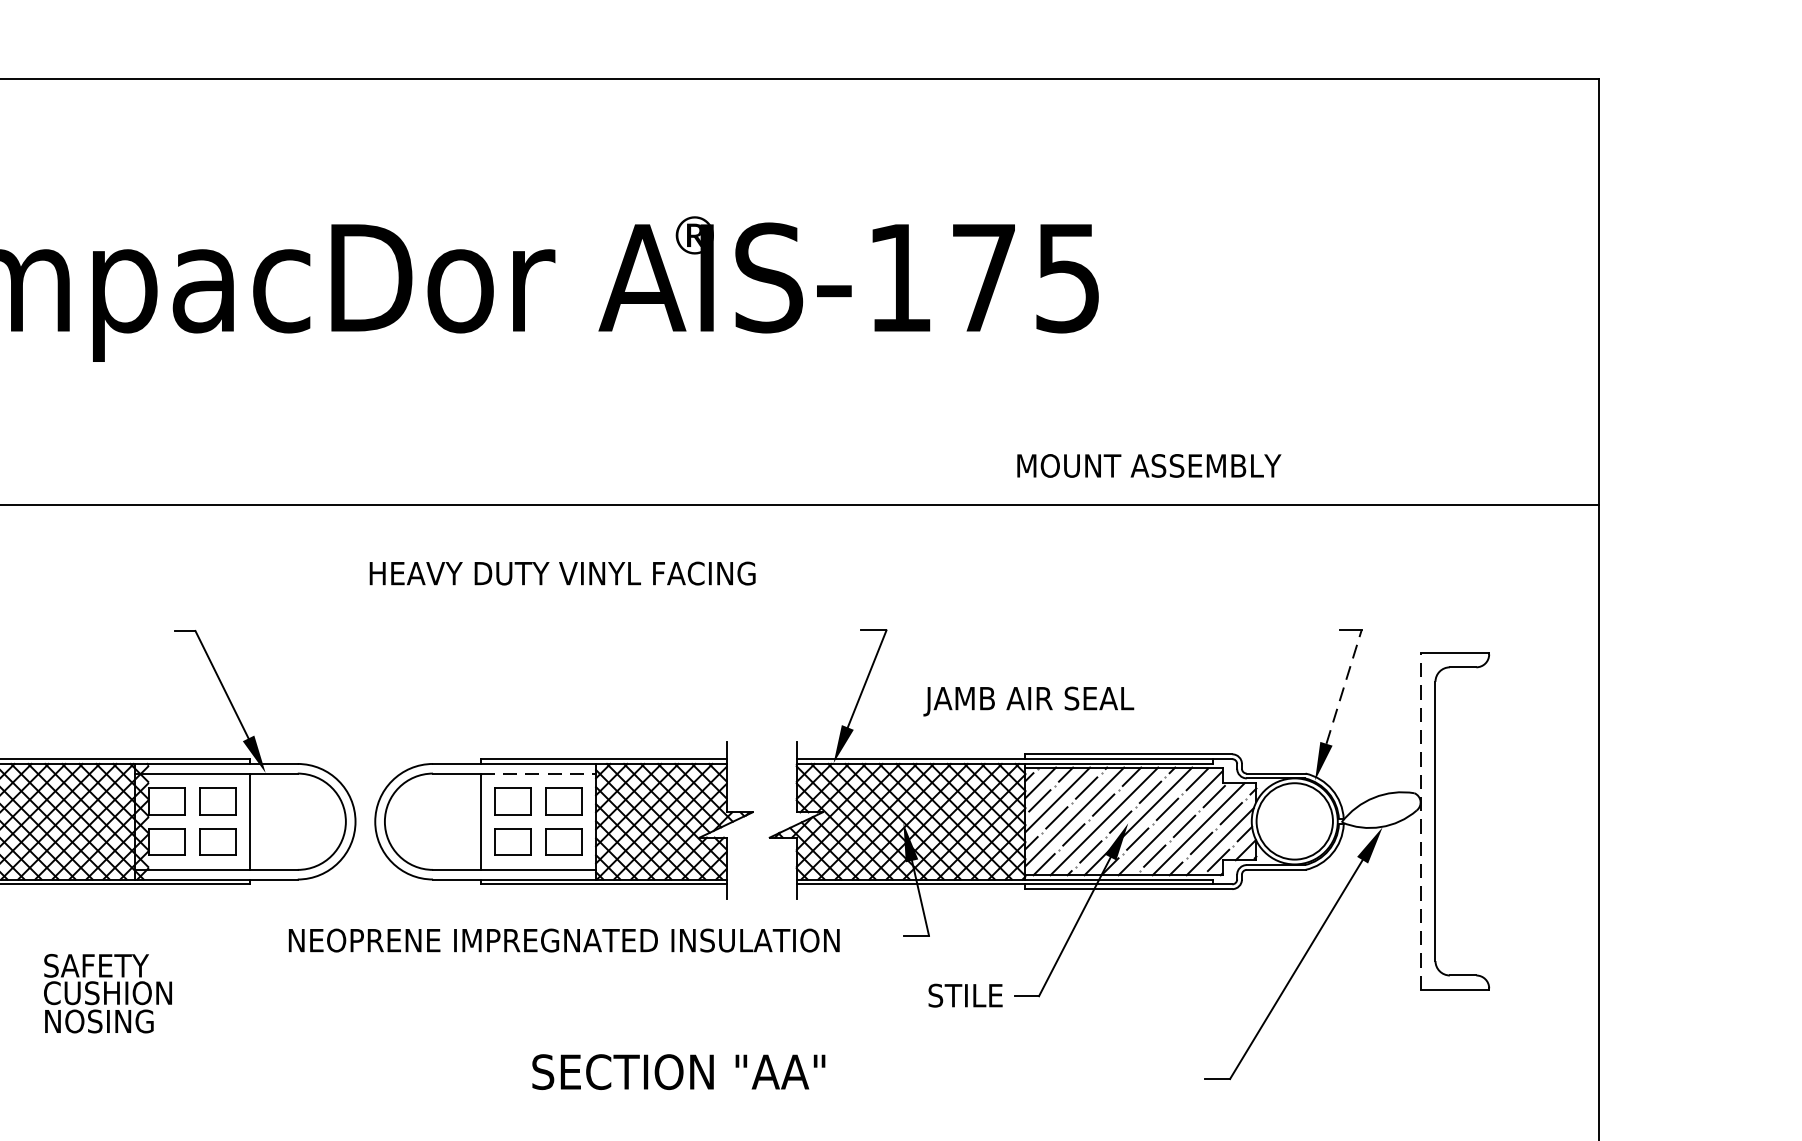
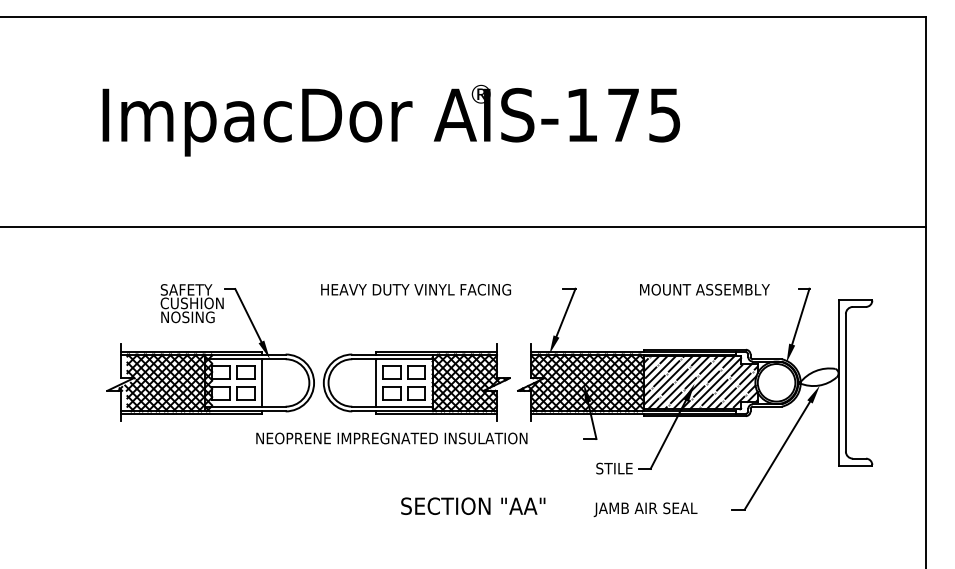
text: (1148, 465) -> (704, 289), moved
text: (561, 573) -> (415, 289), moved
line: (1343, 686) -> (800, 316), dashed -> solid
text: (1028, 700) -> (645, 509), moved
line: (539, 774) -> (404, 359), dashed -> solid
line: (1420, 820) -> (838, 382), dashed -> solid
text: (563, 940) -> (391, 438), moved
text: (106, 993) -> (191, 303), moved

